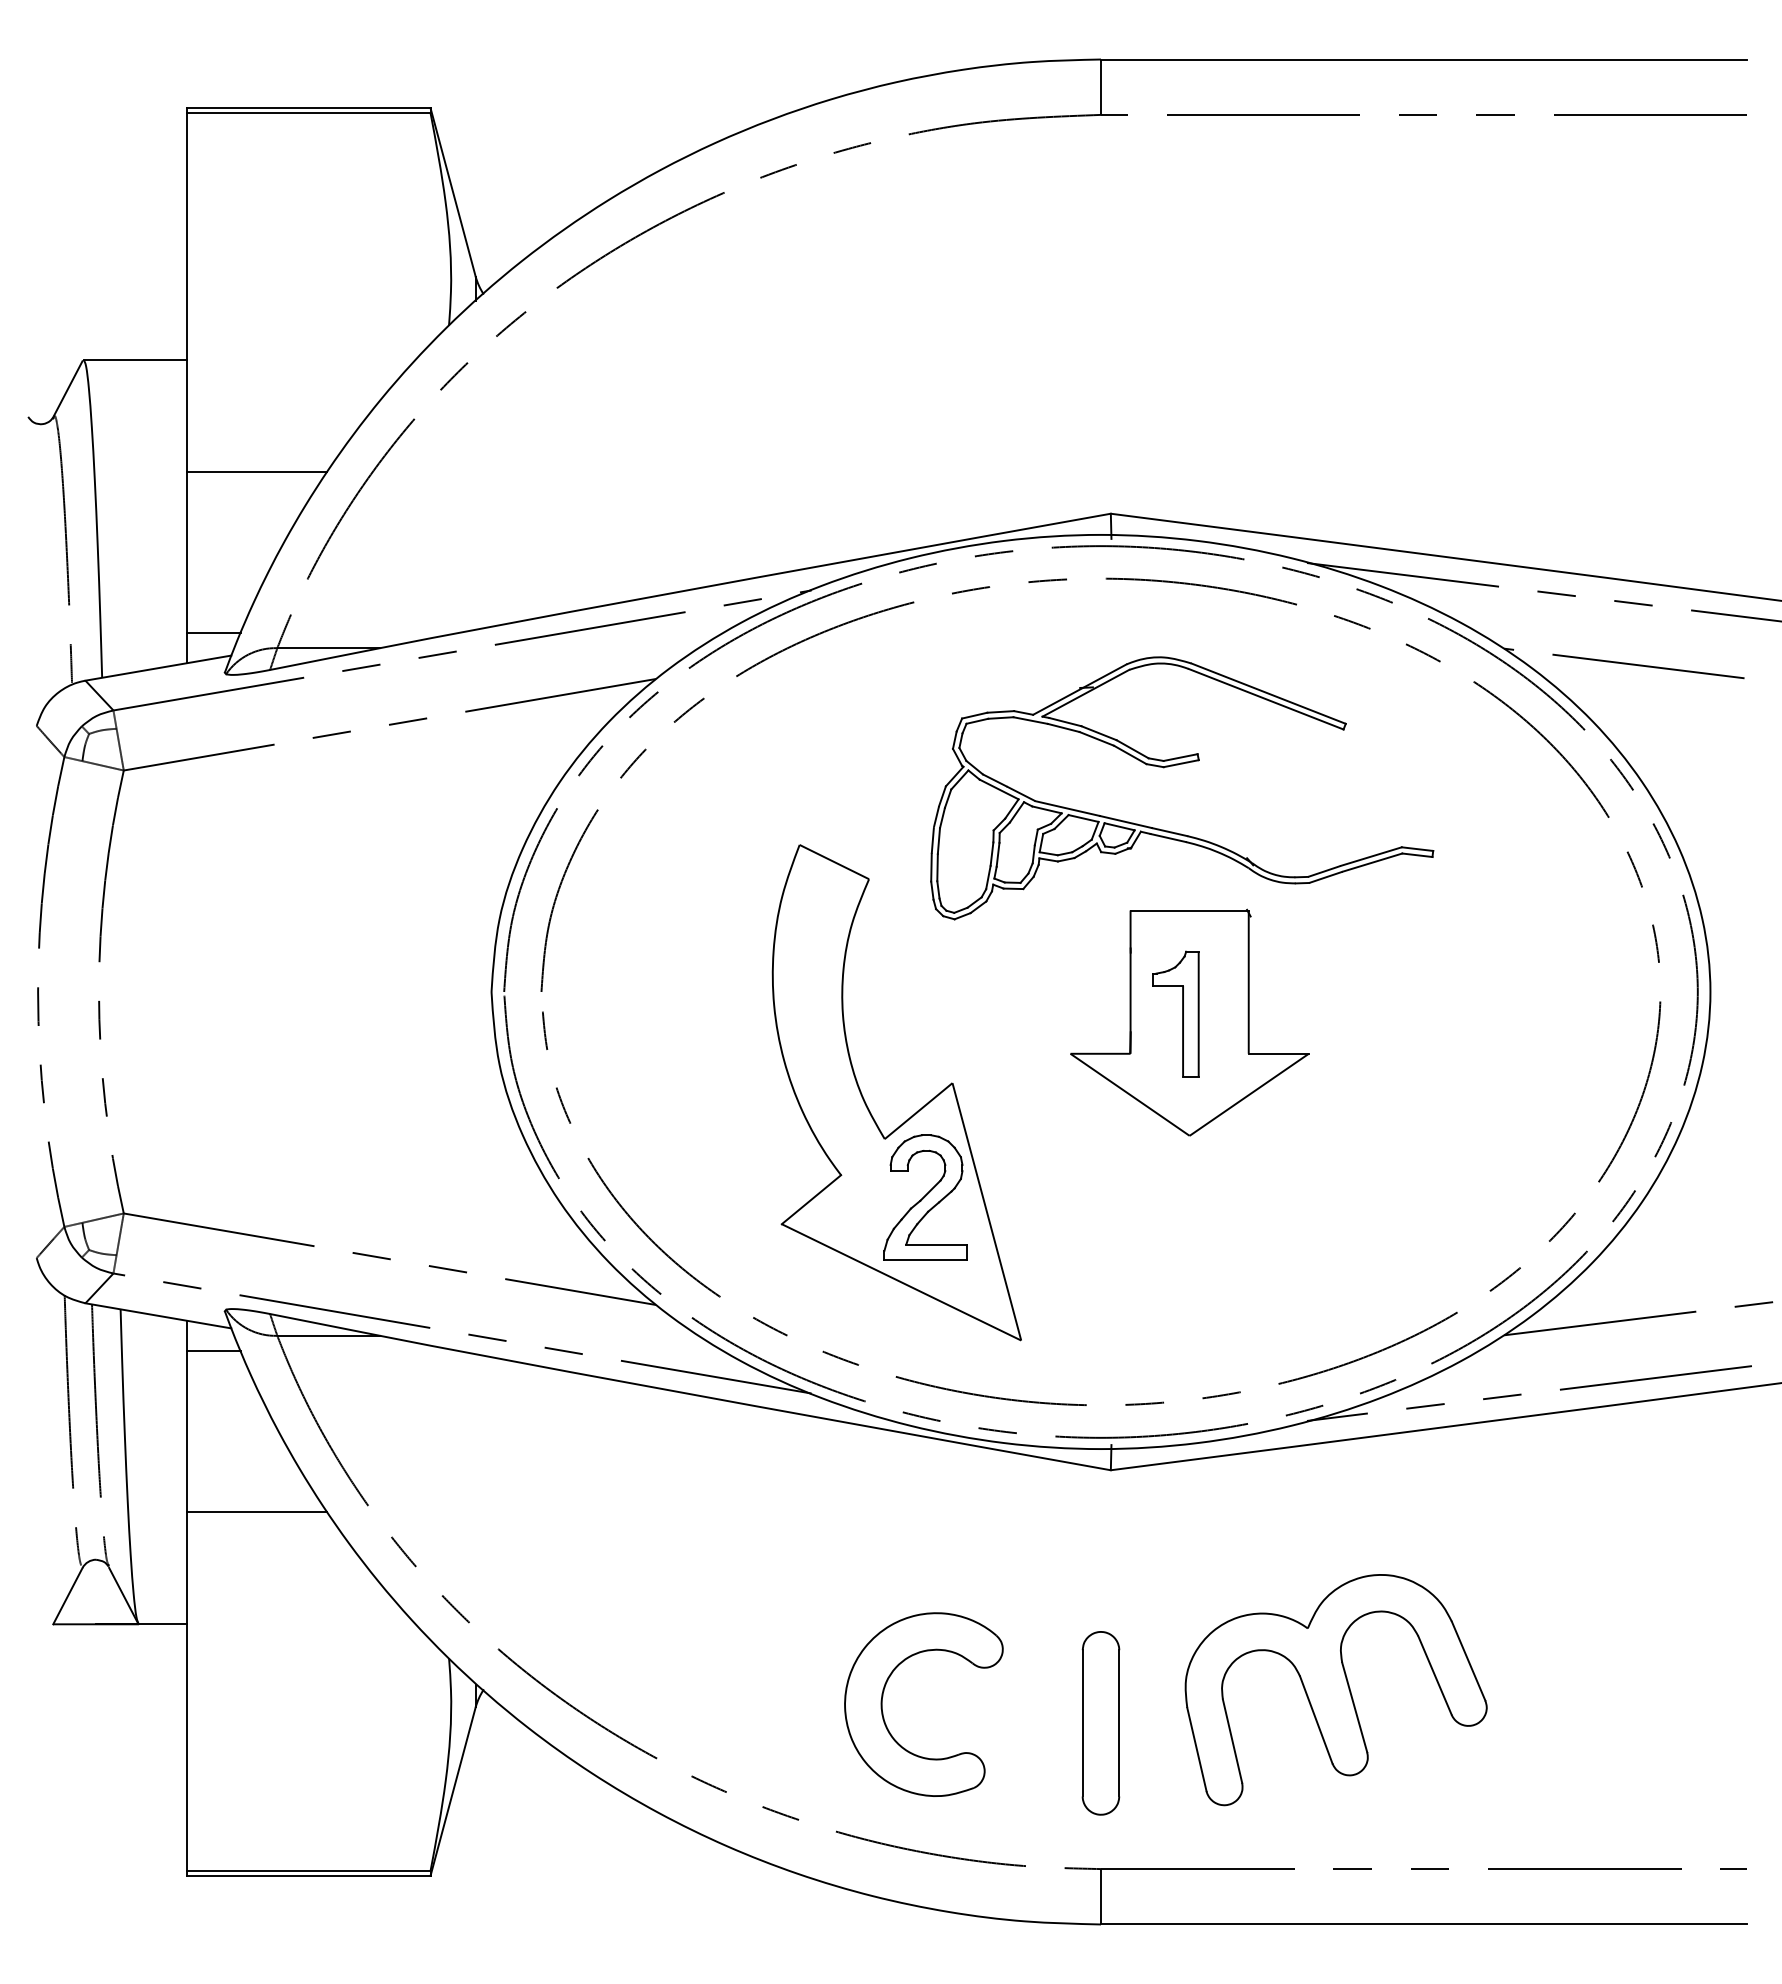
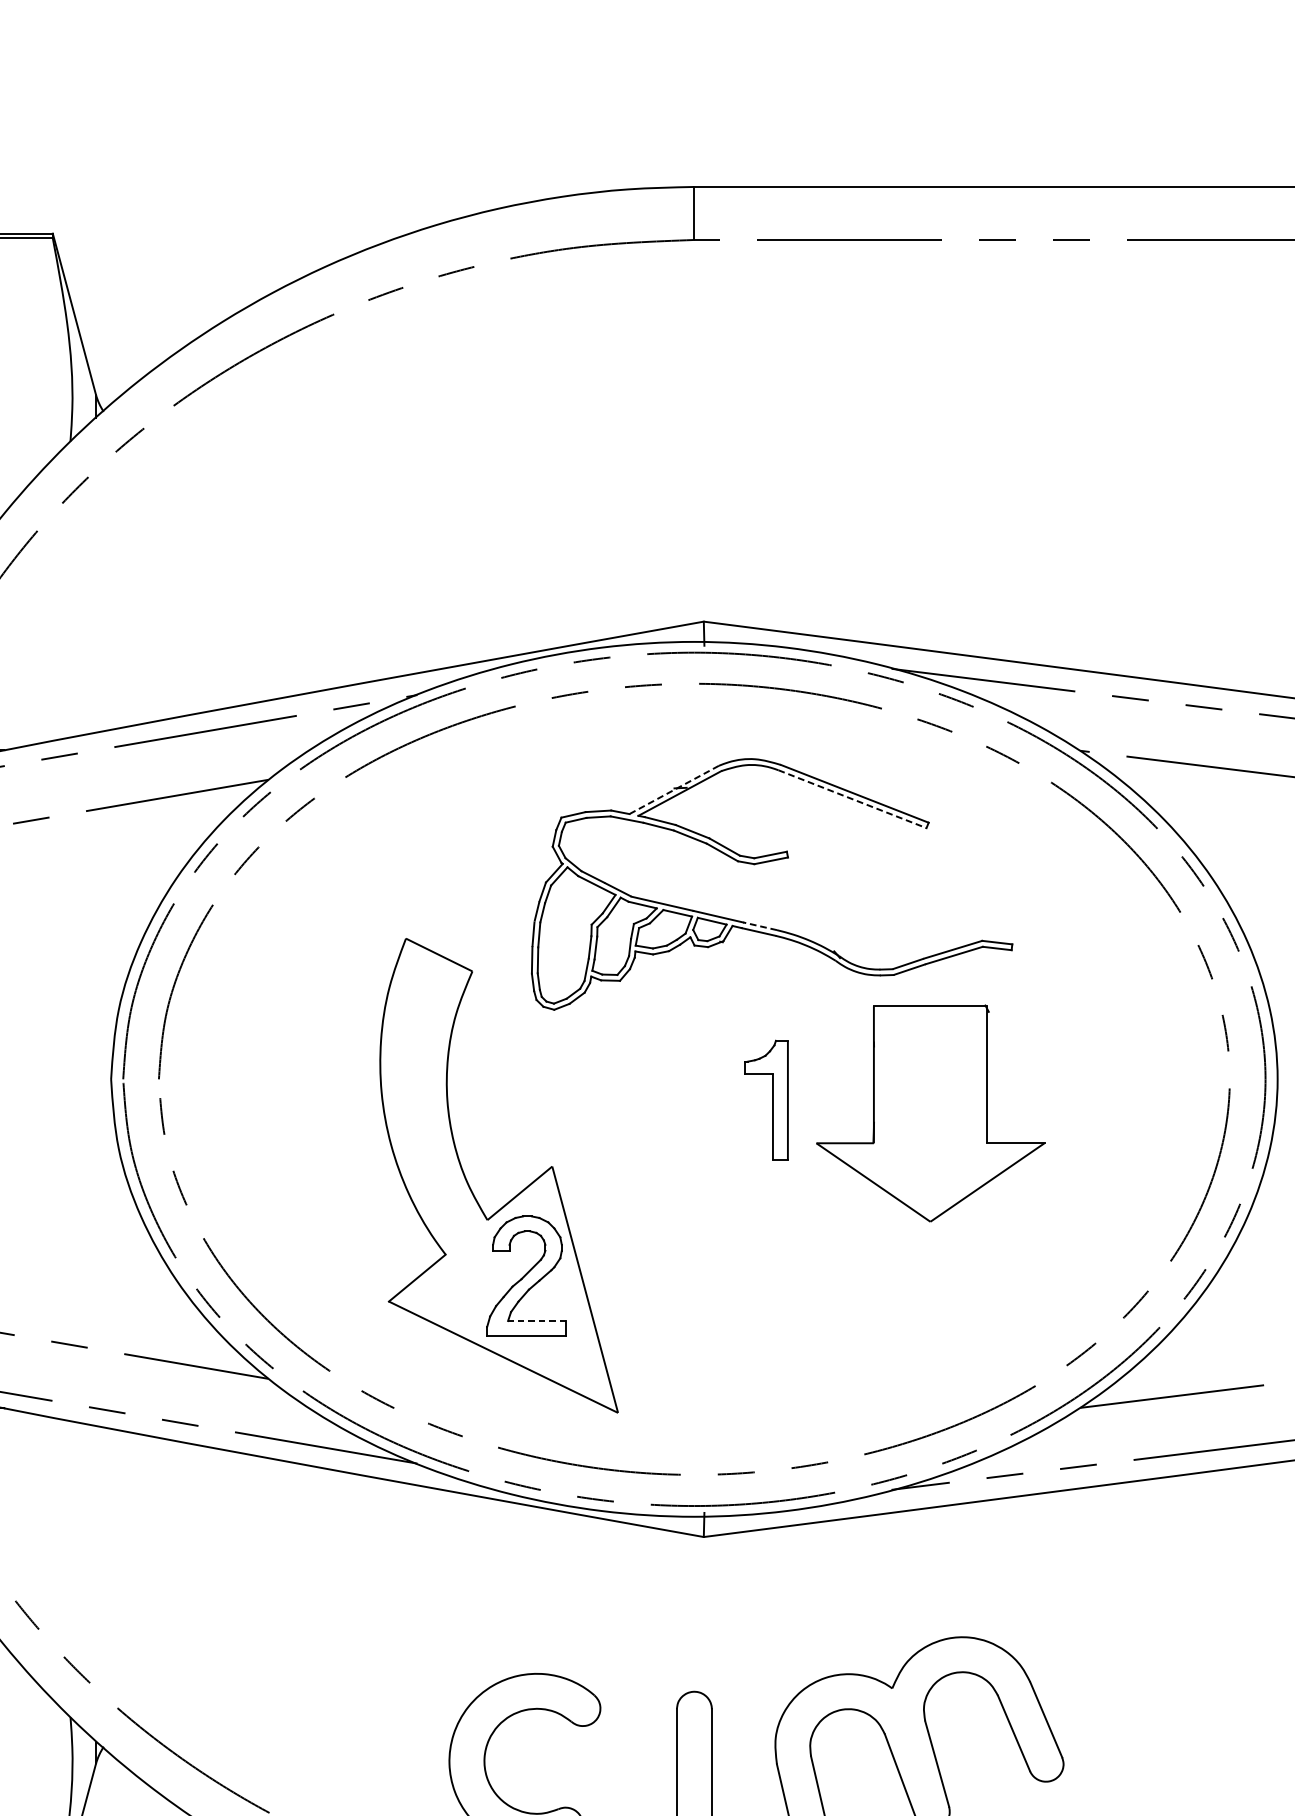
line: (1079, 689) -> (673, 789), solid -> dashed
line: (1266, 699) -> (852, 799), solid -> dashed
line: (1169, 831) -> (759, 925), solid -> dashed
part: (1189, 1022) -> (930, 1113), moved
line: (936, 1244) -> (536, 1320), solid -> dashed

